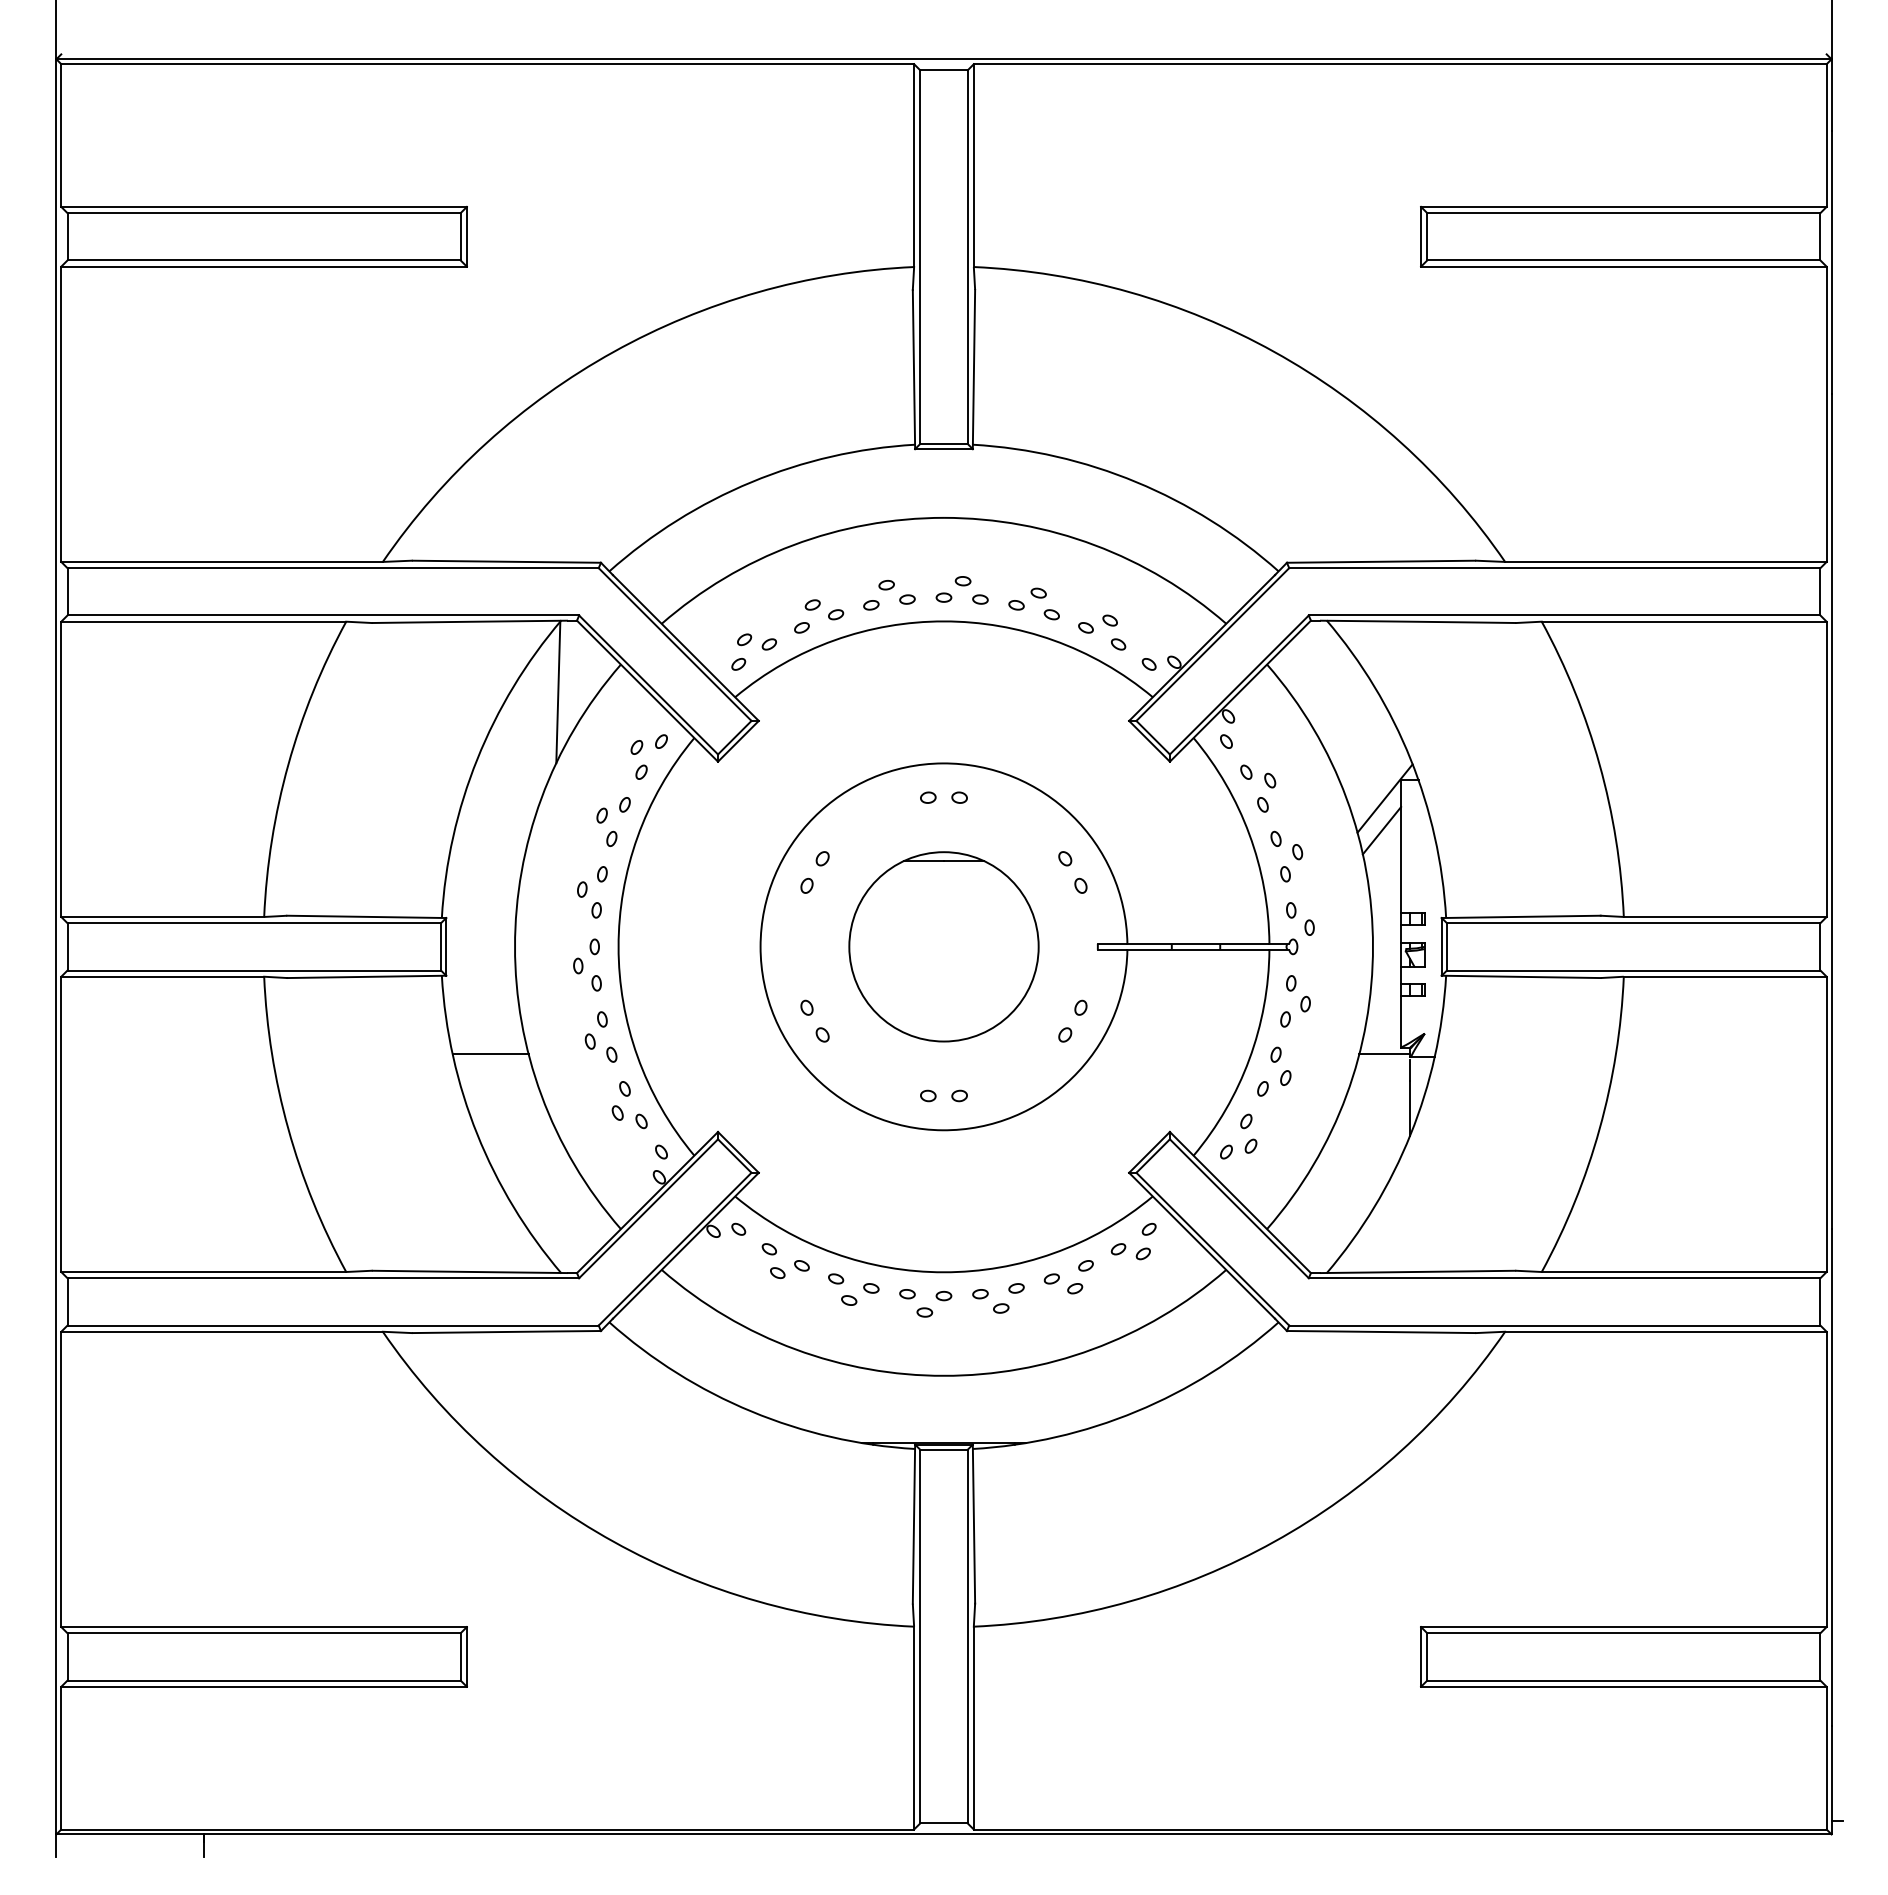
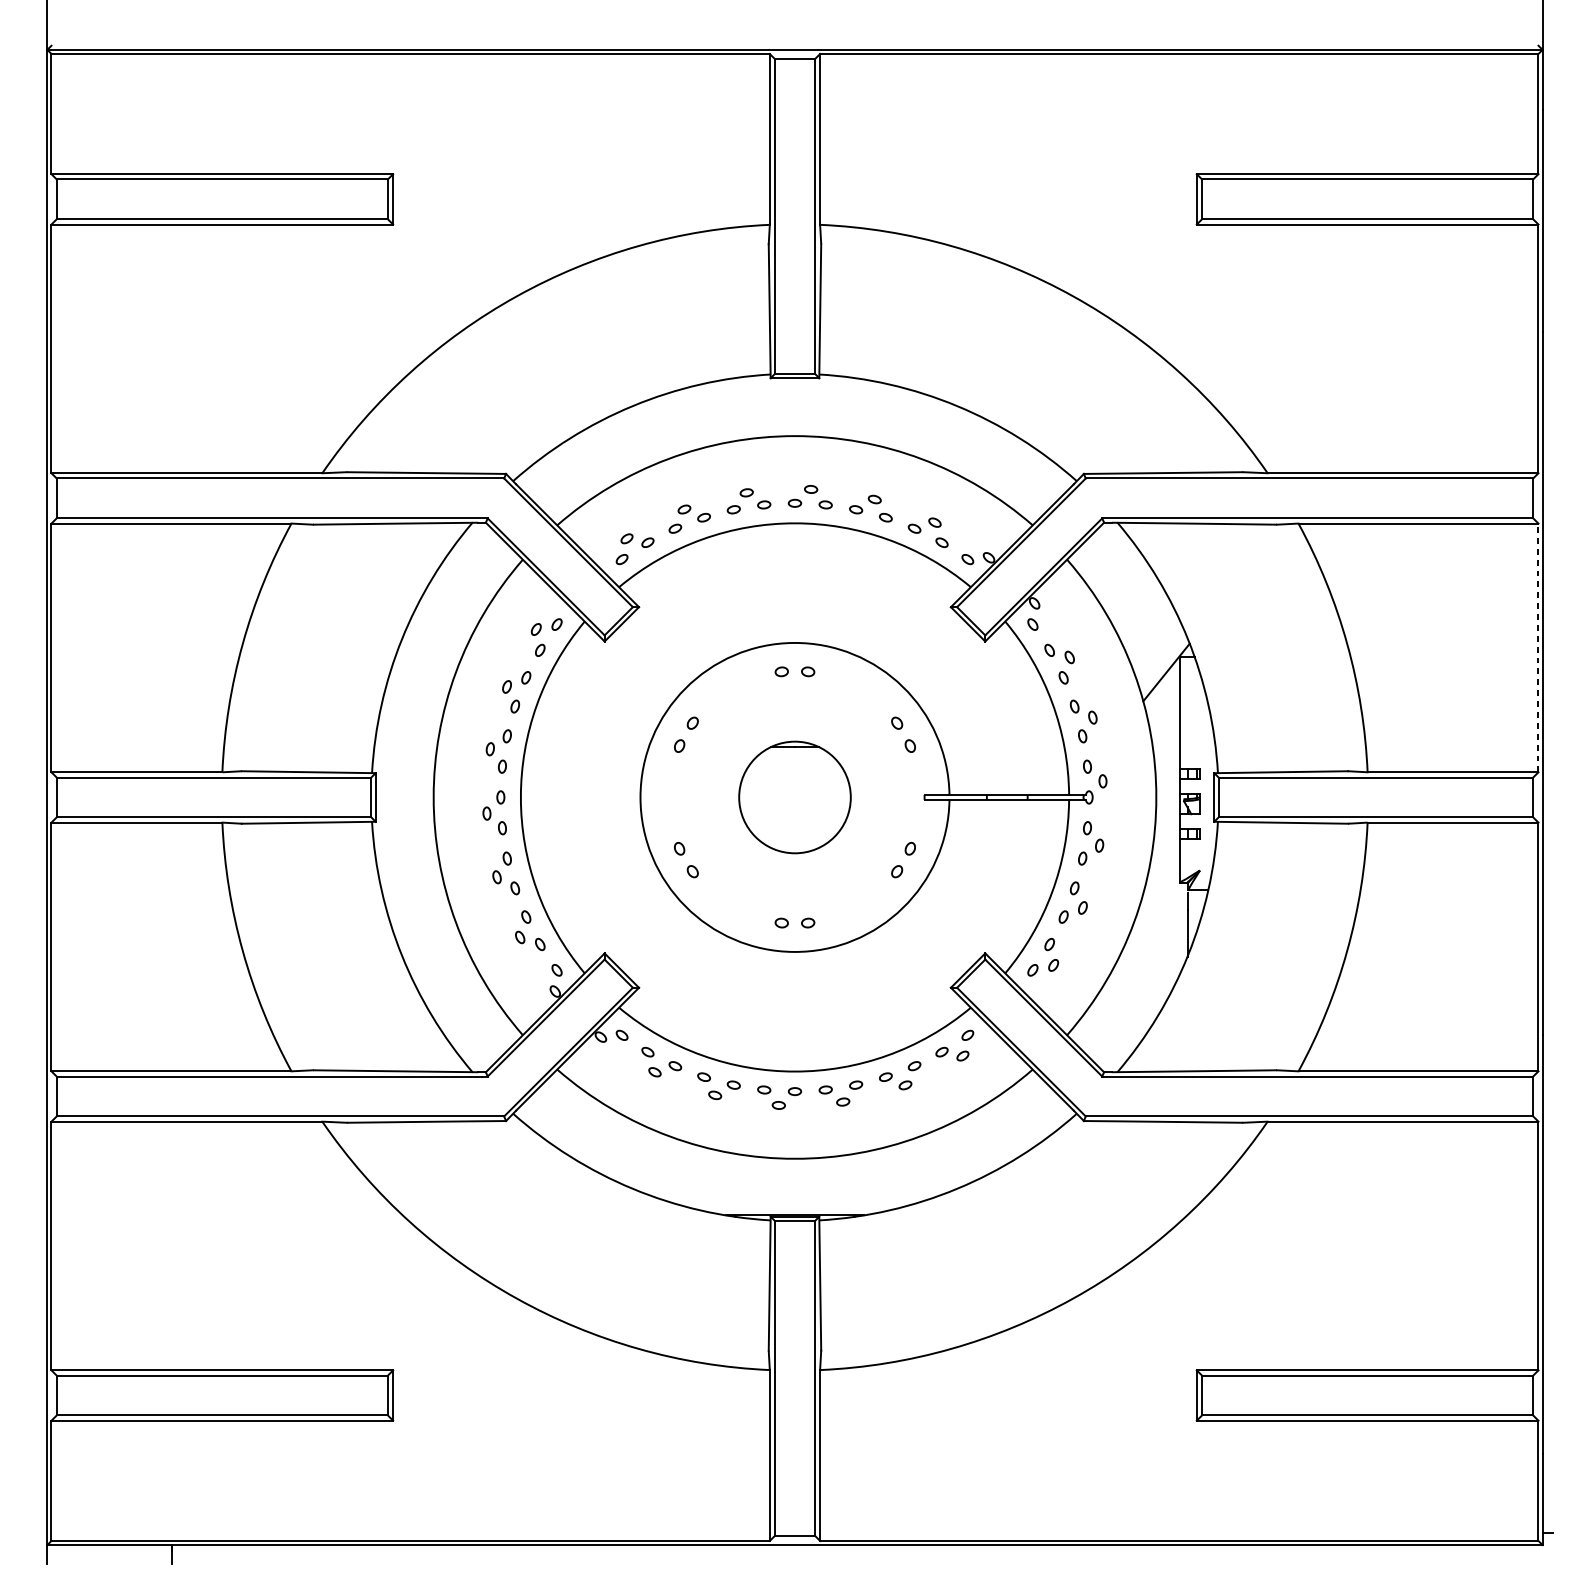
line: (558, 692) -> (470, 583), removed
line: (1826, 769) -> (1538, 648), solid -> dashed
line: (1381, 830) -> (1163, 699), removed
part: (943, 946) -> (794, 797), size x0.7
line: (490, 1053) -> (413, 887), removed
line: (1384, 1053) -> (1166, 887), removed

